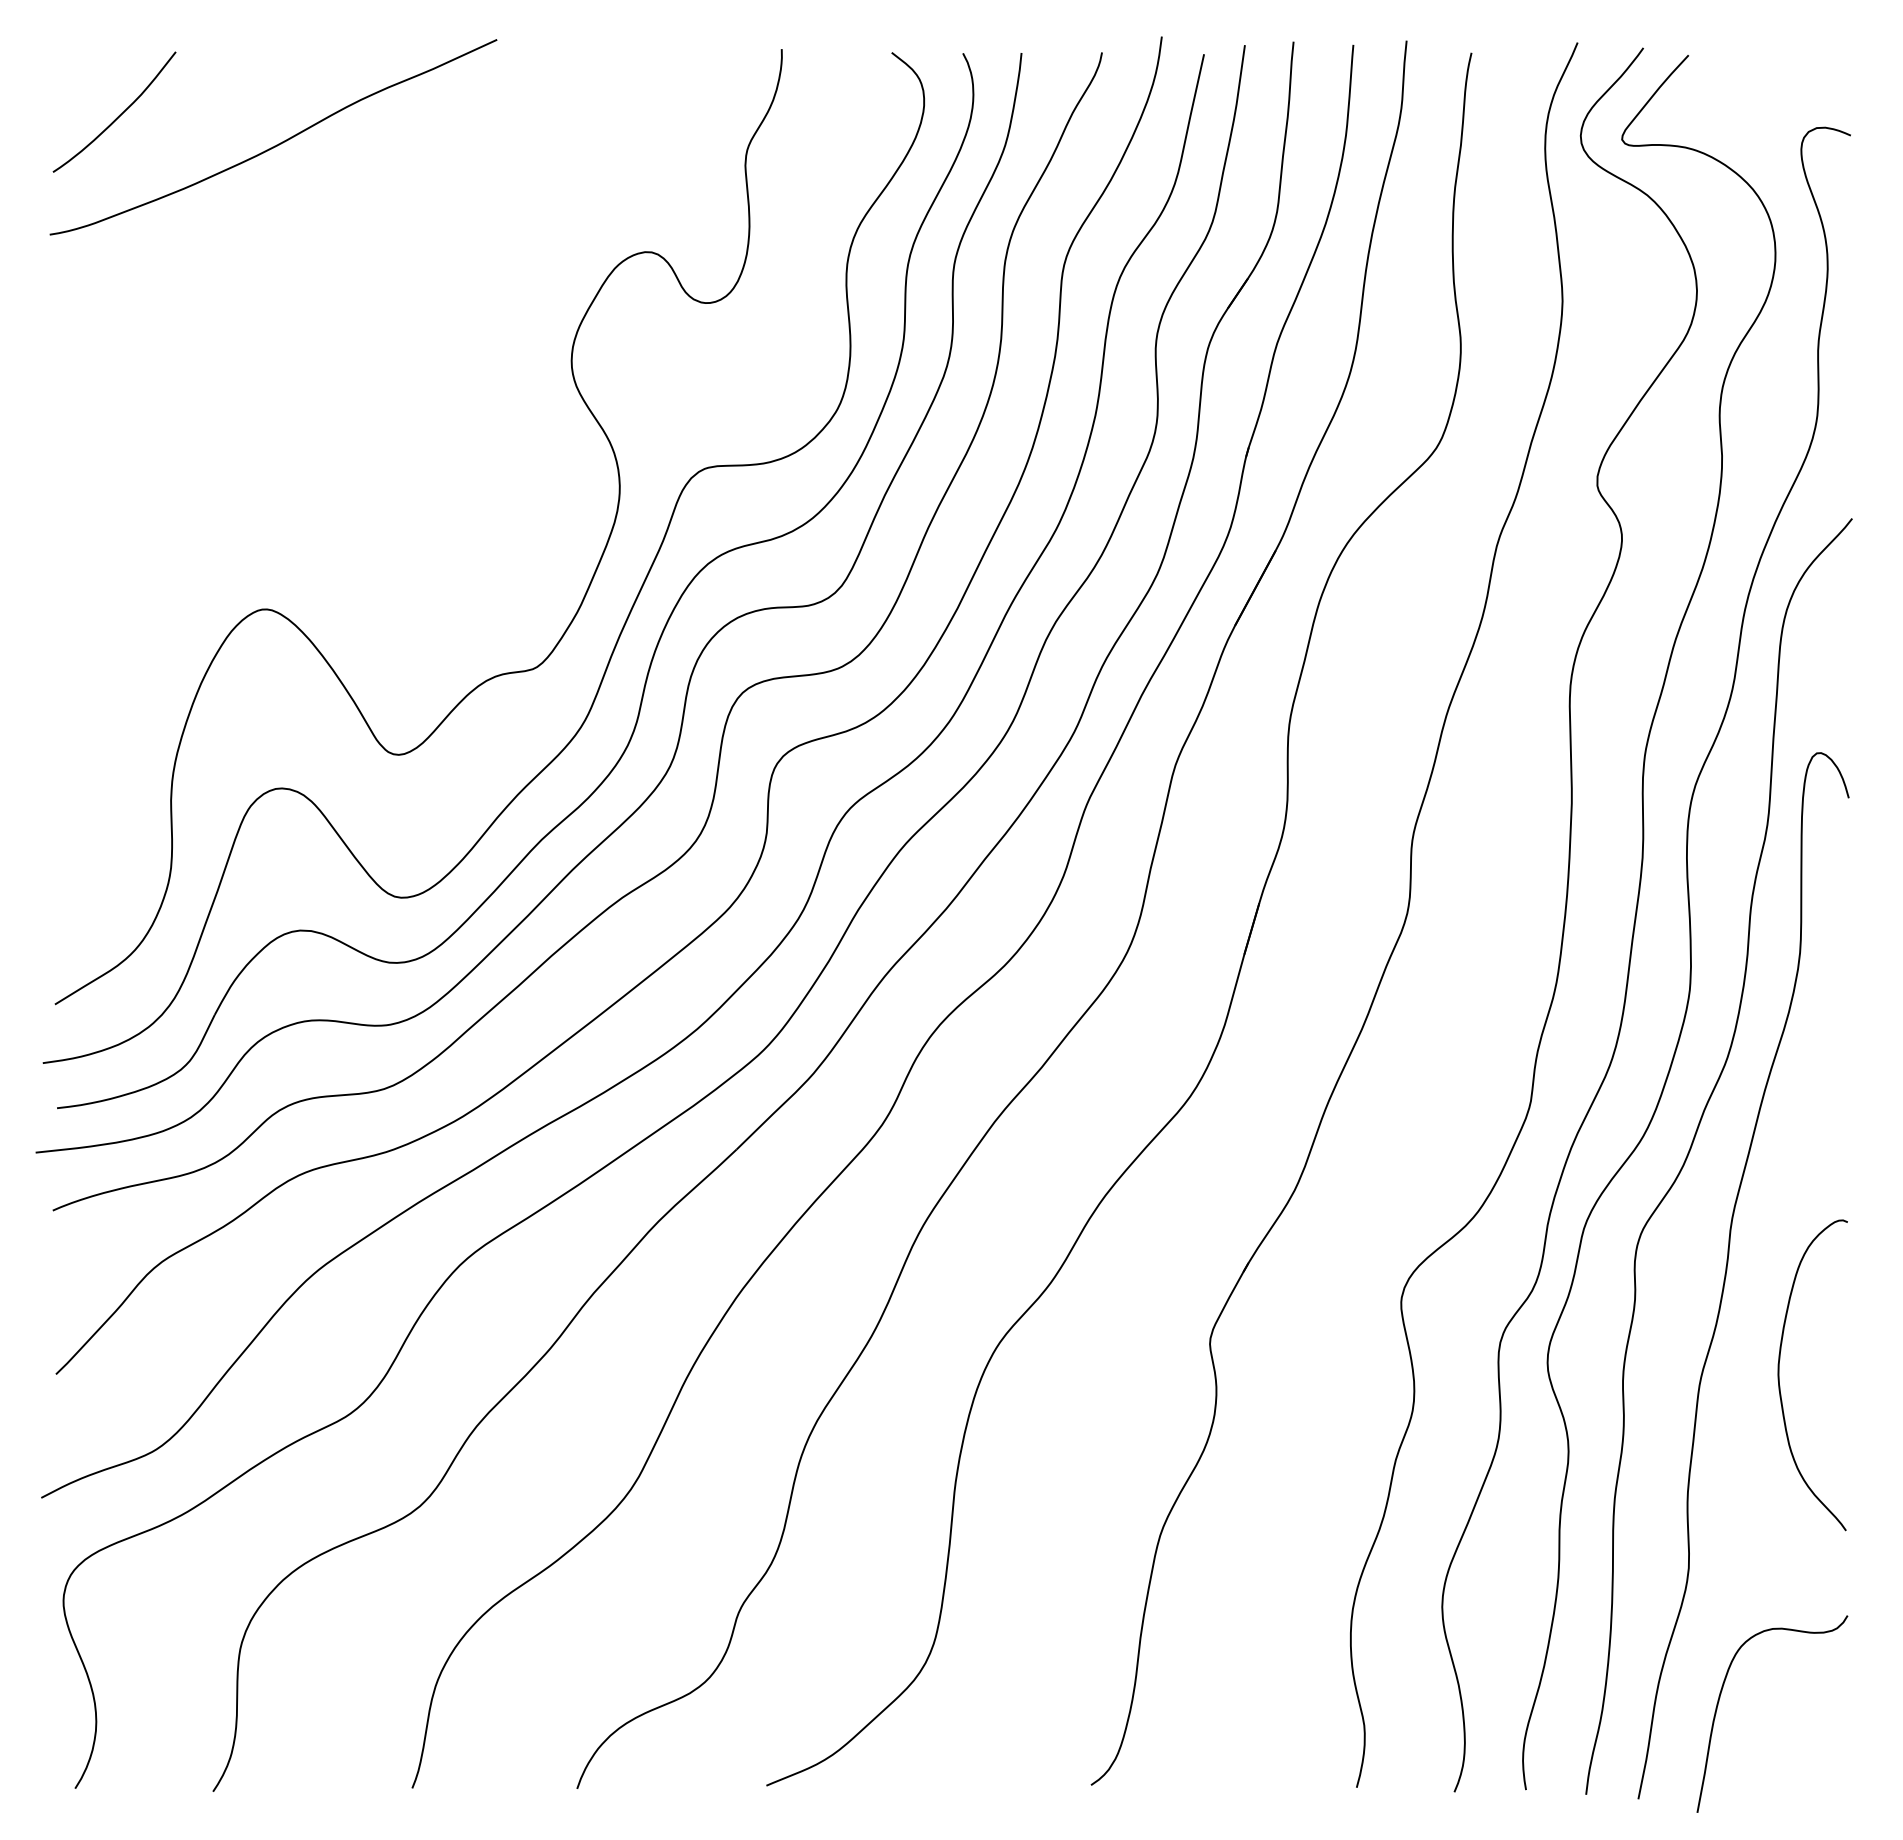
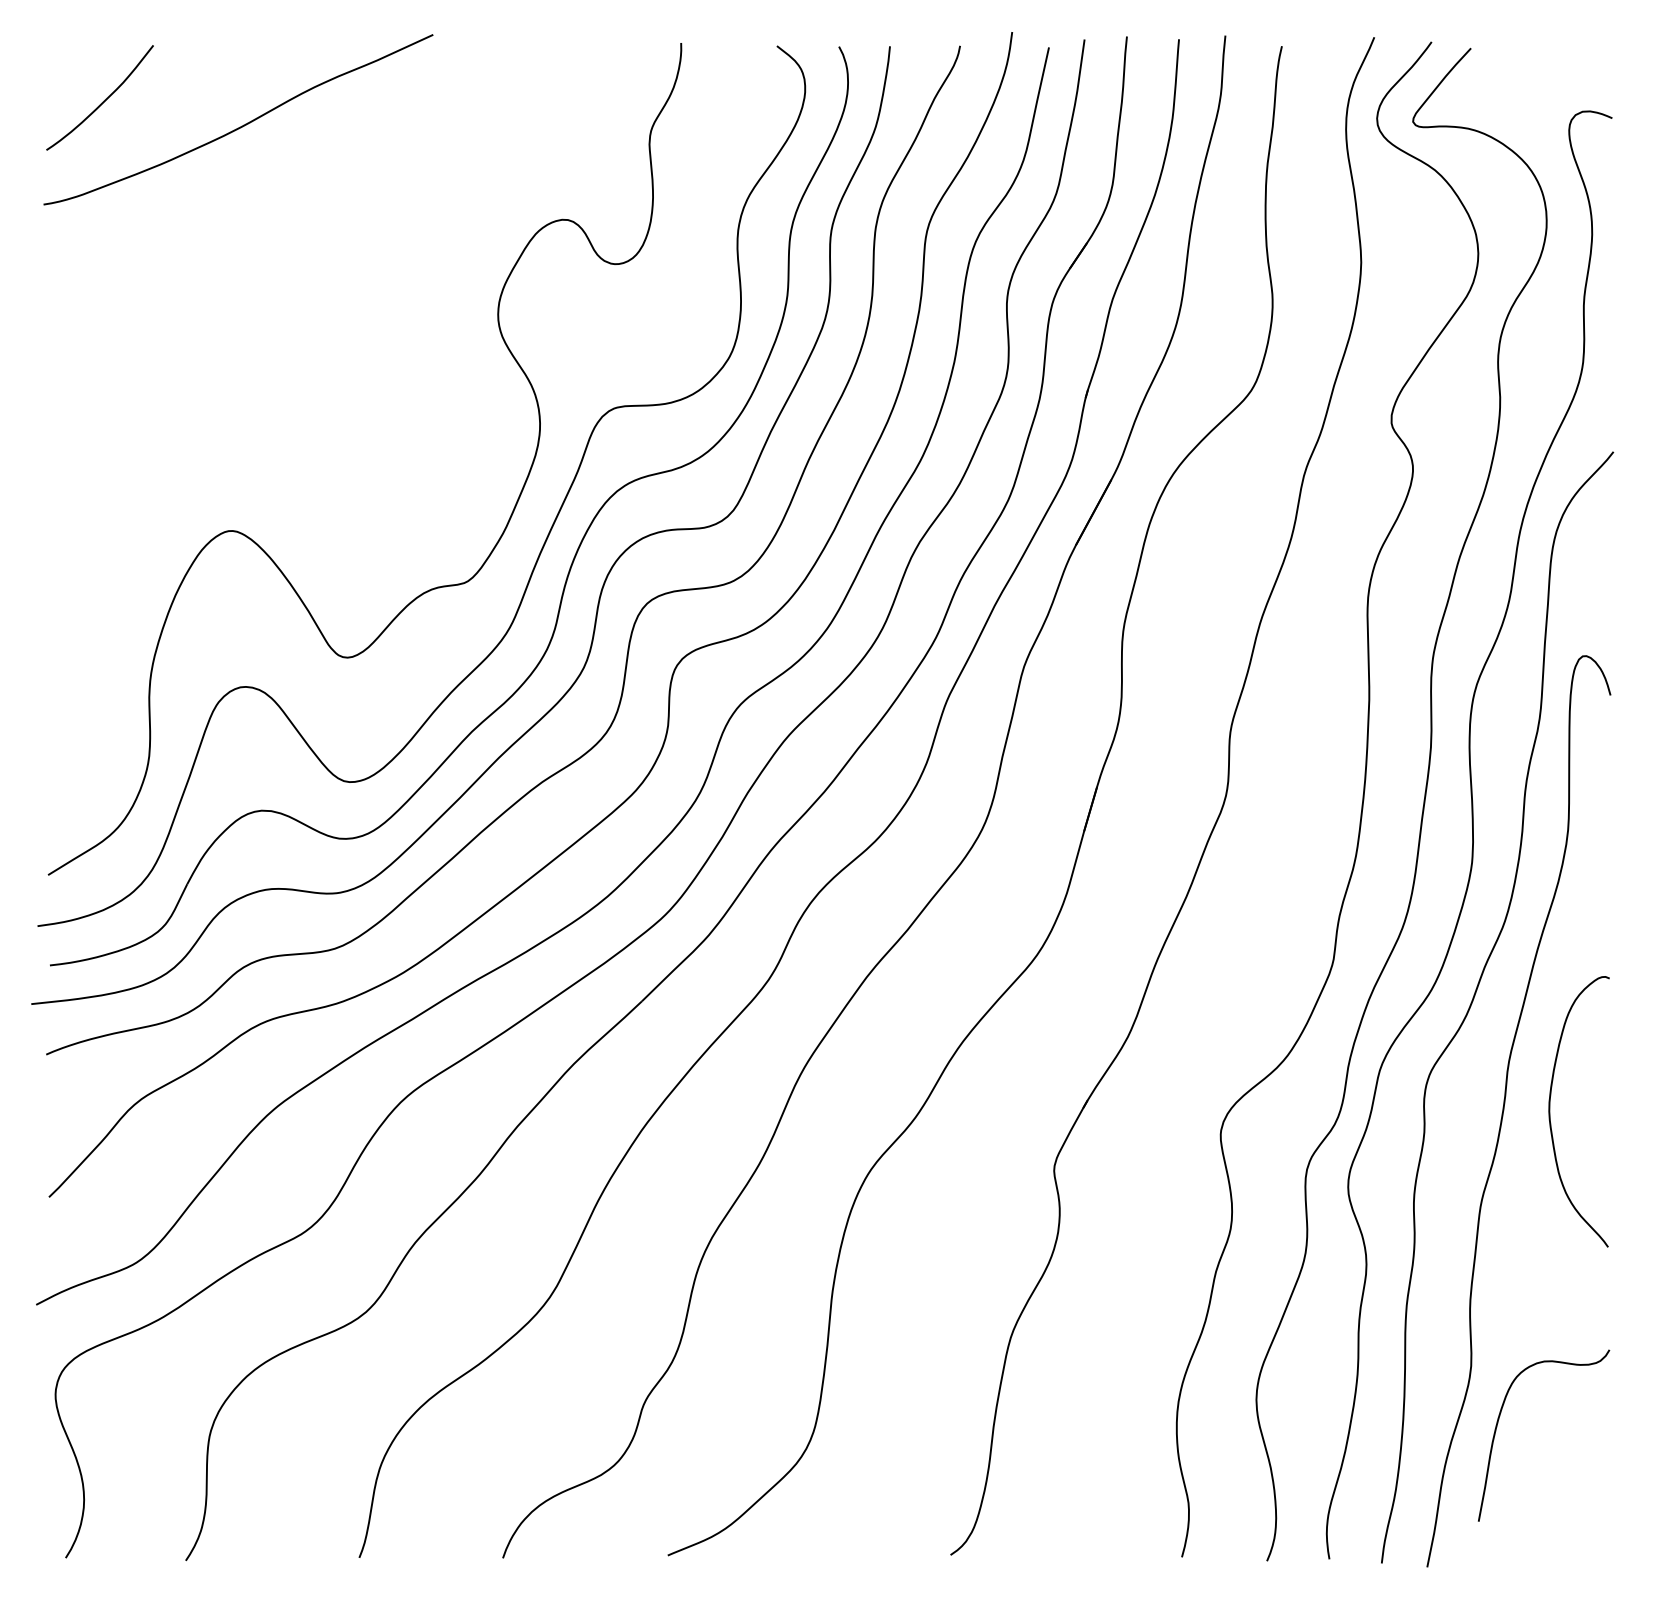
curve: (1779, 1375) -> (1550, 1112), moved
curve: (1720, 1698) -> (1498, 1422), moved

